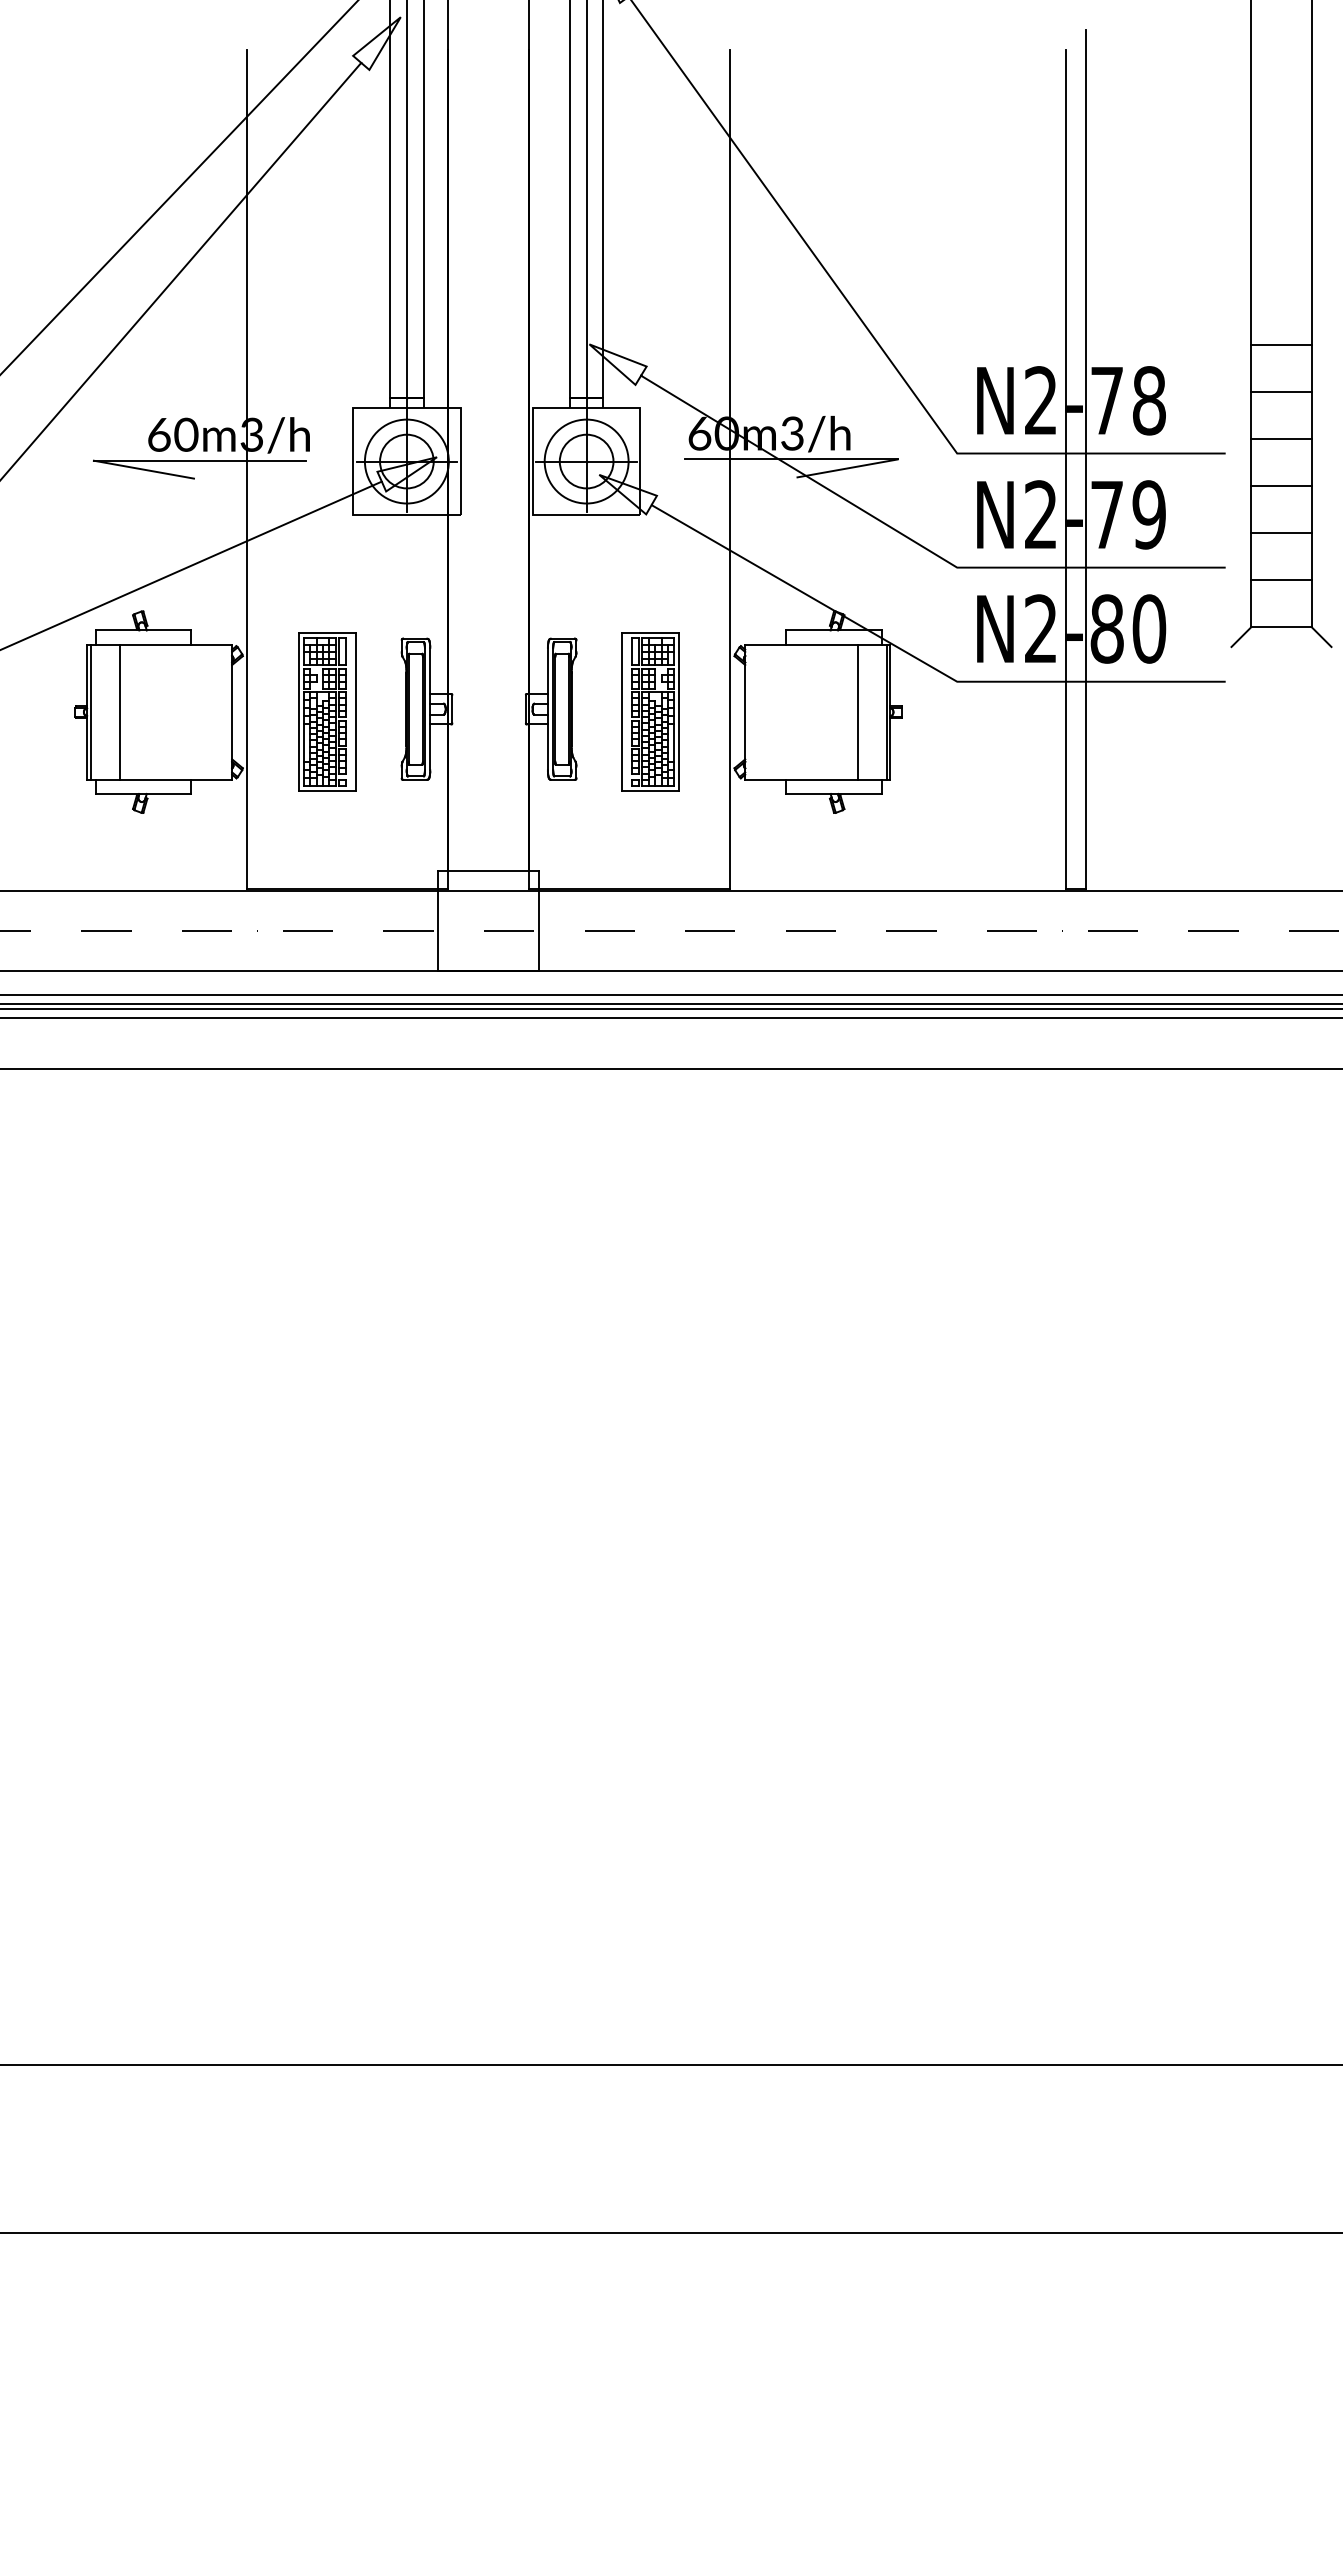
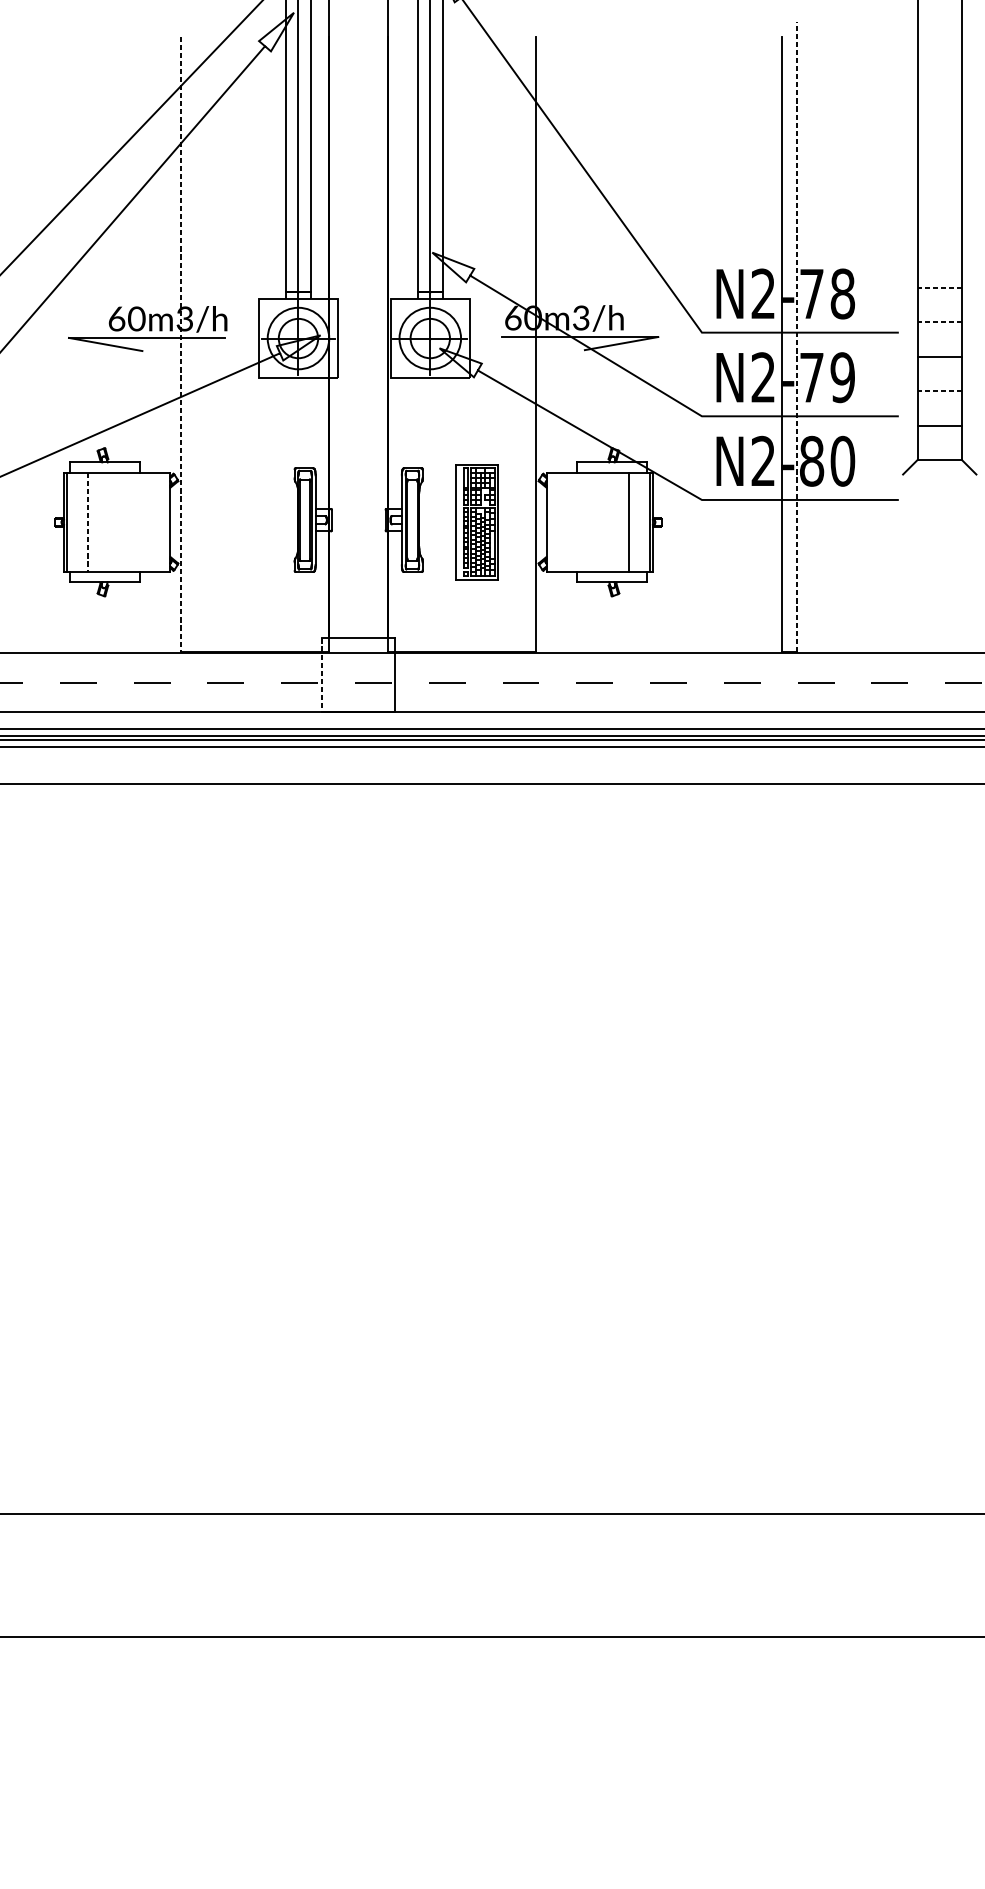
line: (1281, 345) -> (939, 253), removed
line: (1281, 392) -> (939, 287), solid -> dashed
line: (1281, 439) -> (939, 322), solid -> dashed
line: (1086, 459) -> (796, 337), solid -> dashed
line: (247, 469) -> (181, 344), solid -> dashed
line: (1281, 533) -> (939, 391), solid -> dashed
part: (327, 711) -> (240, 521), removed
line: (119, 712) -> (87, 522), solid -> dashed
line: (438, 921) -> (321, 675), solid -> dashed

